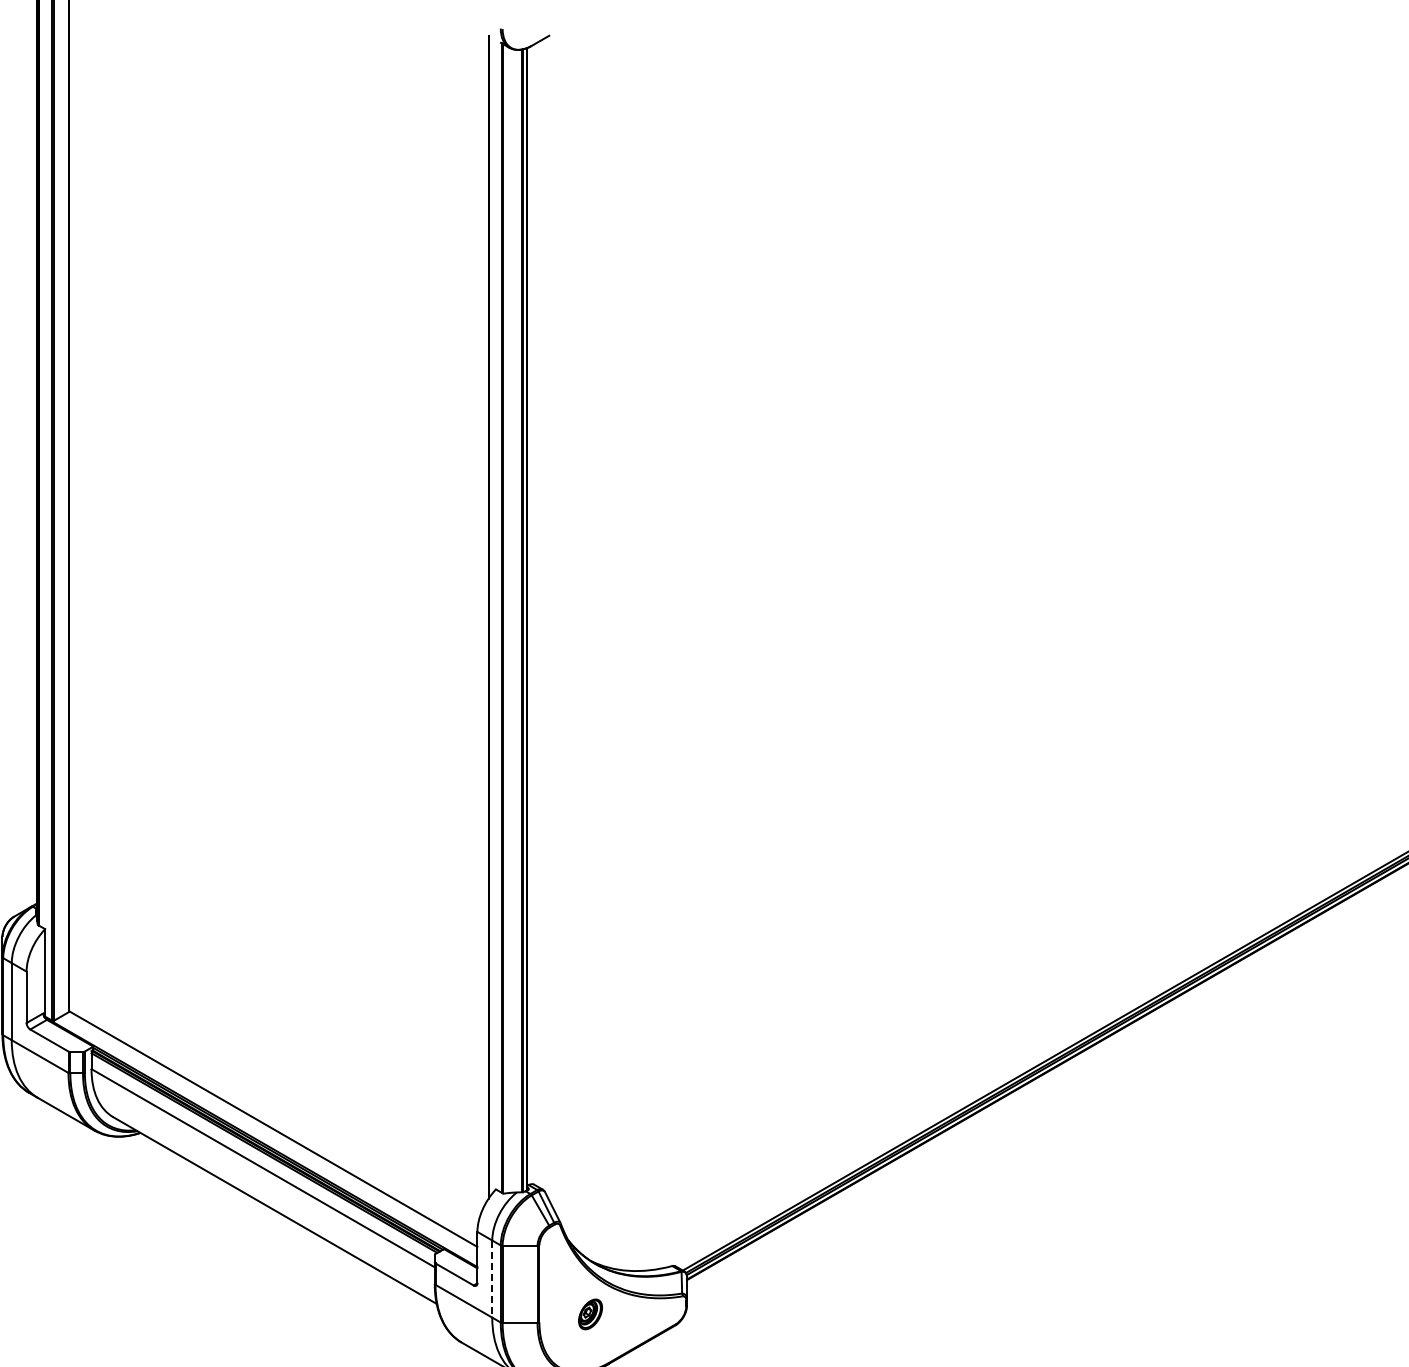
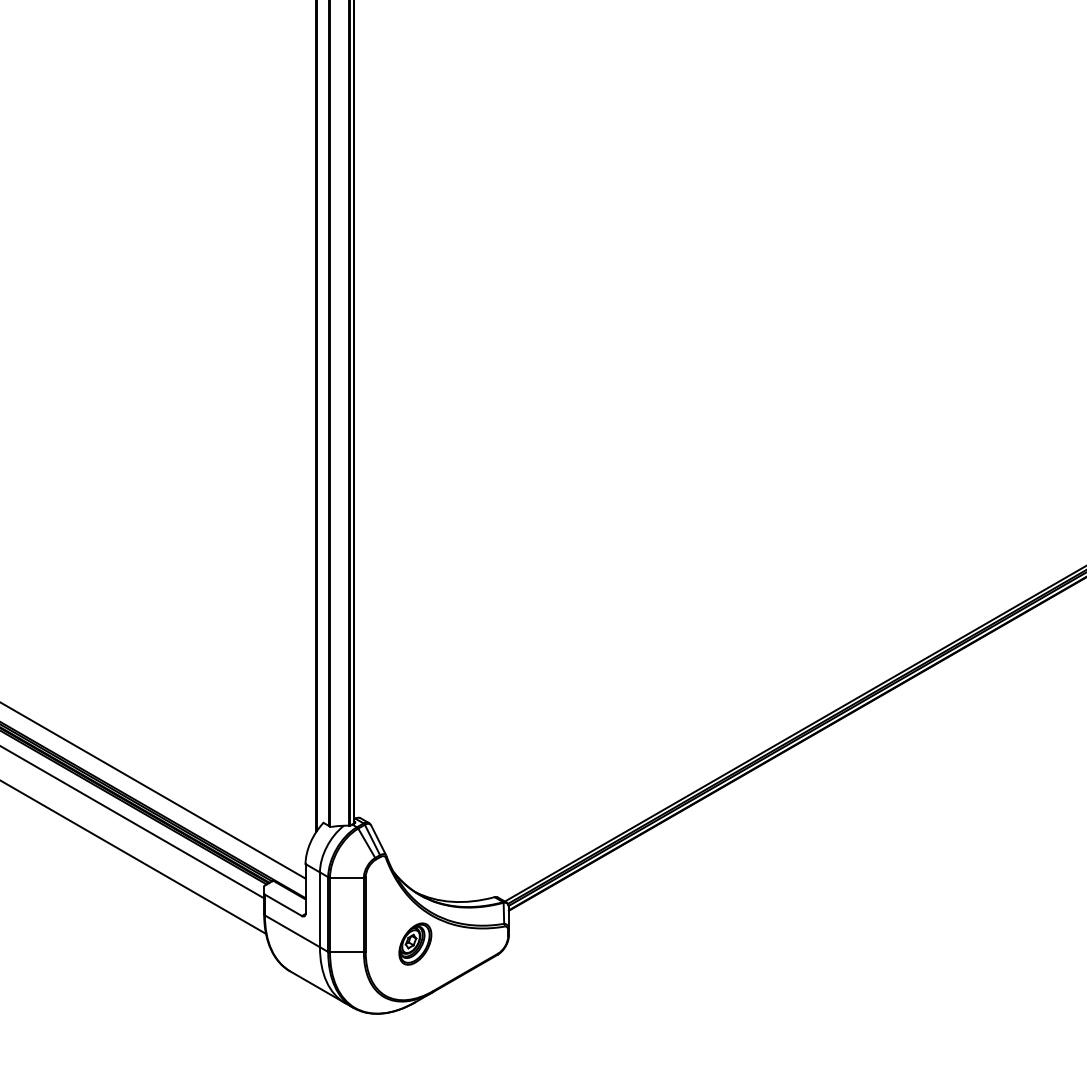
line: (492, 1279) -> (320, 910), dashed -> solid
part: (590, 1314) -> (415, 944), size x1.43

